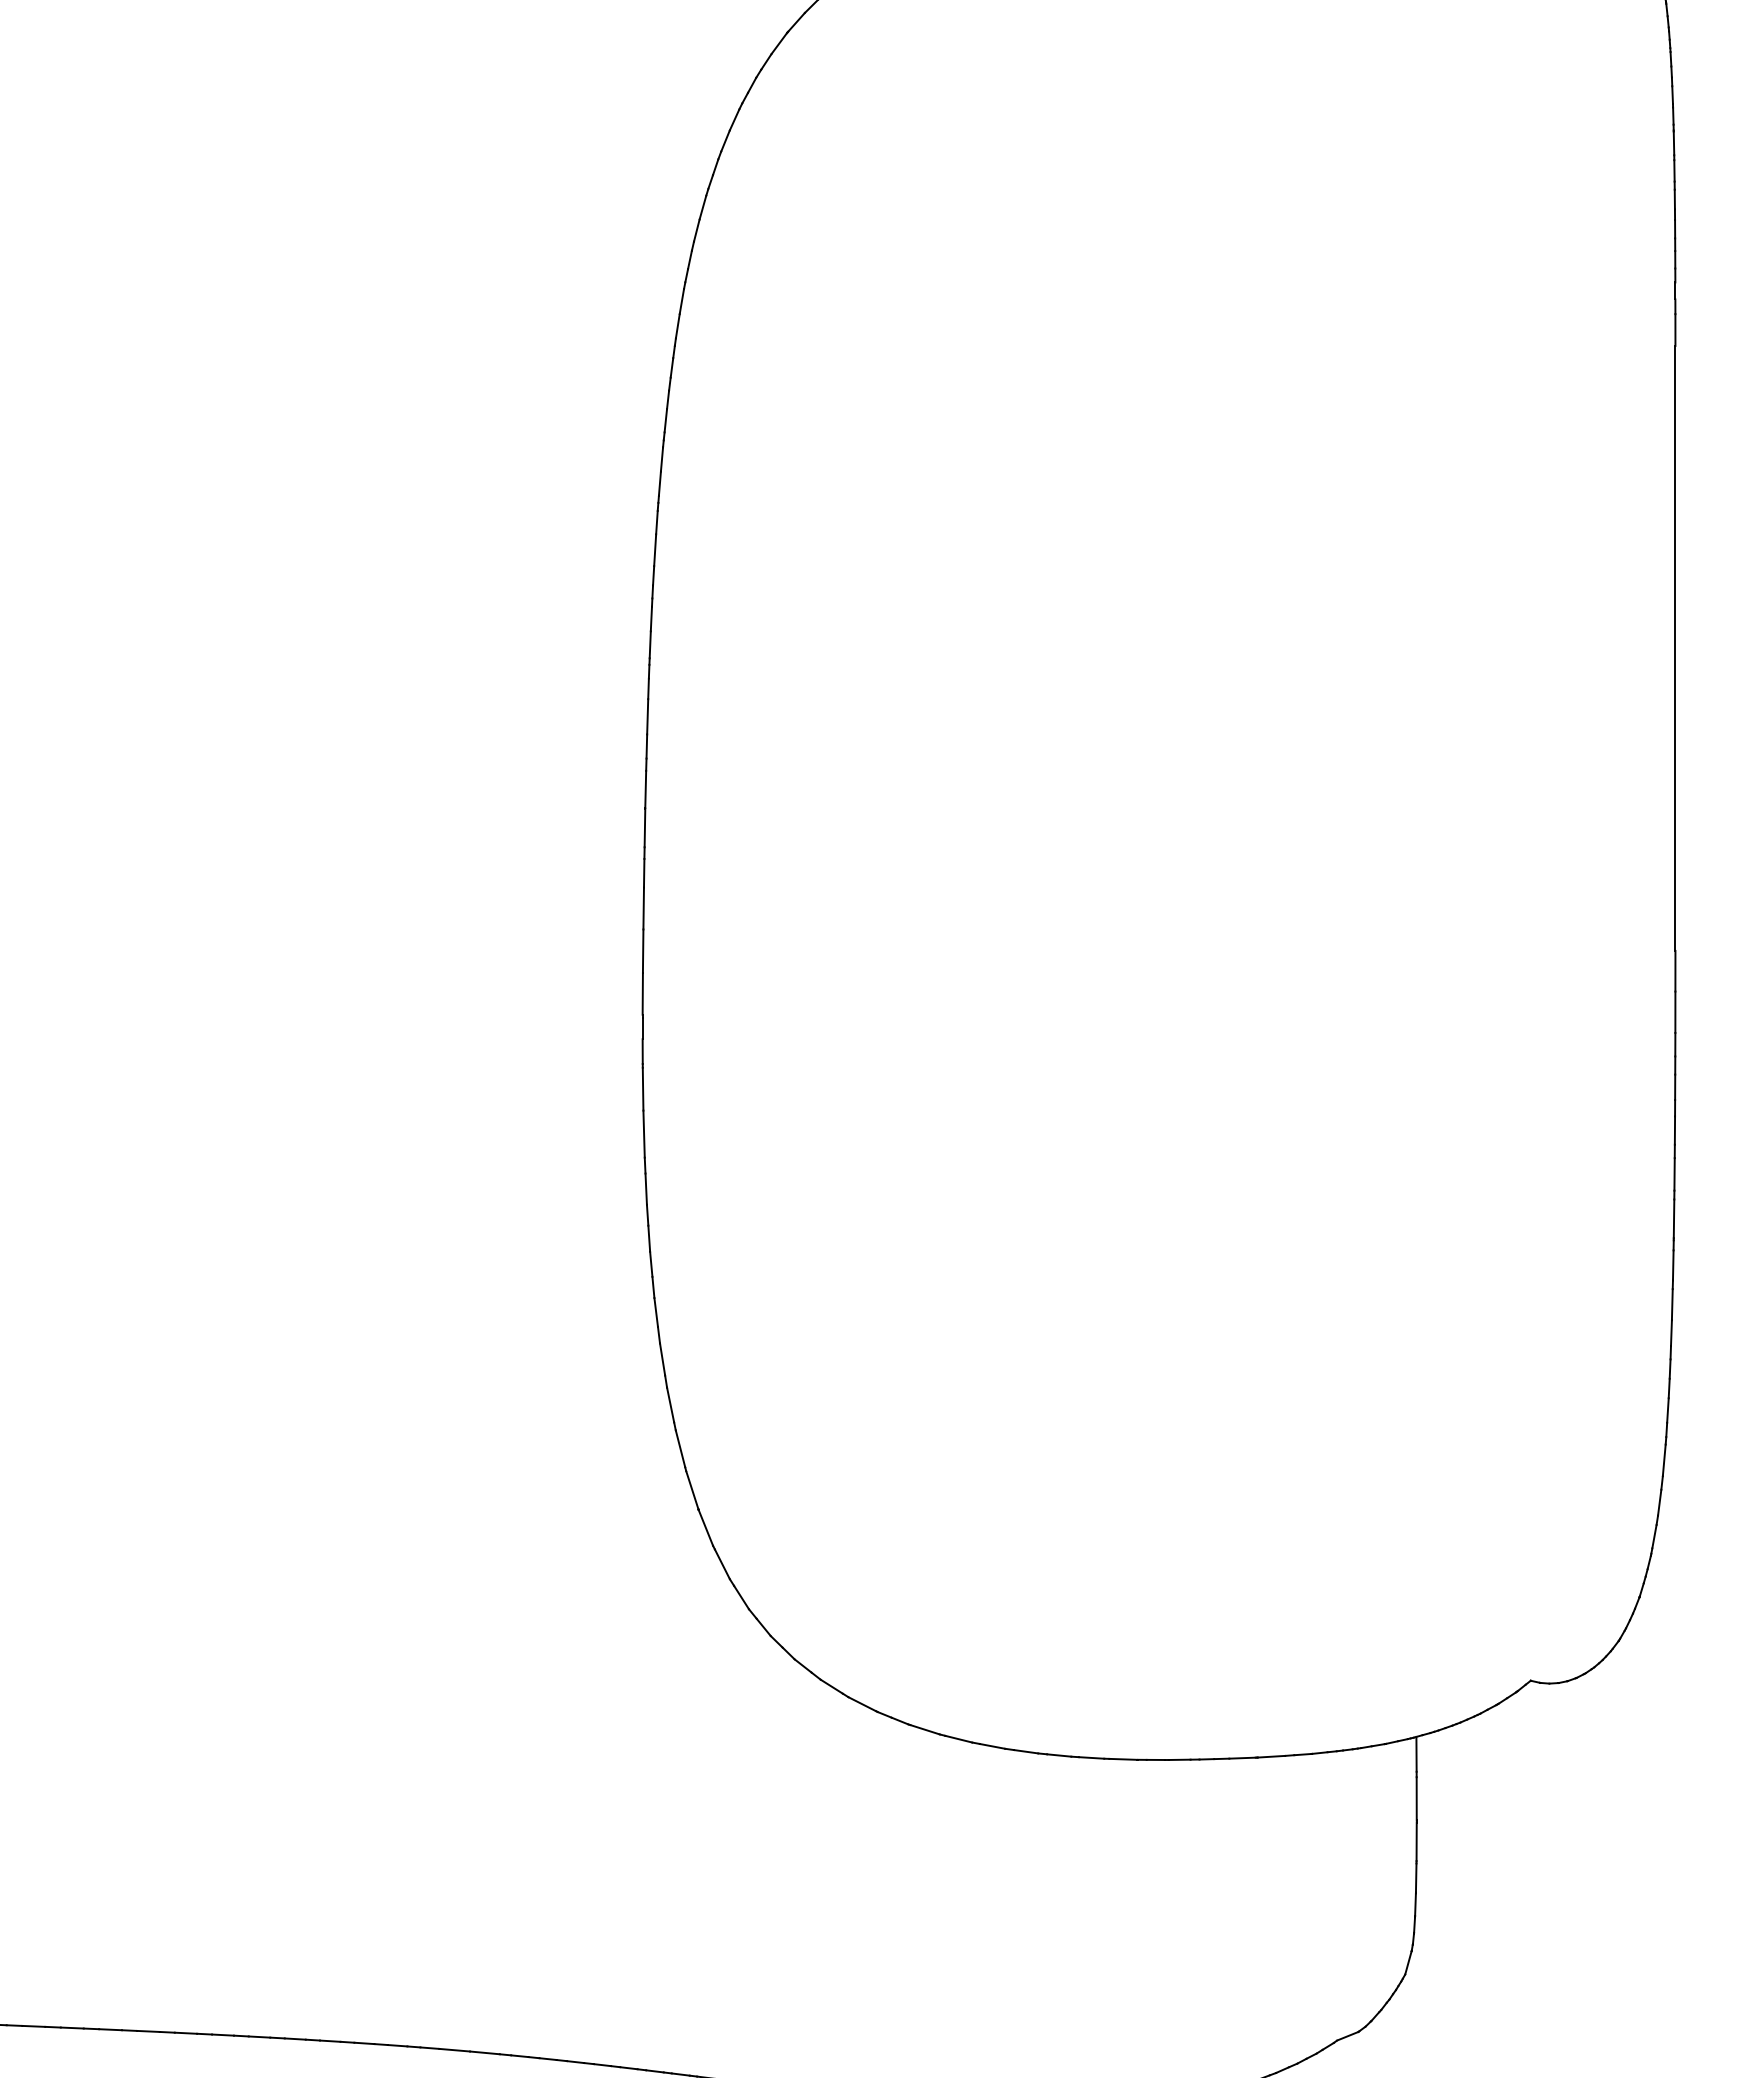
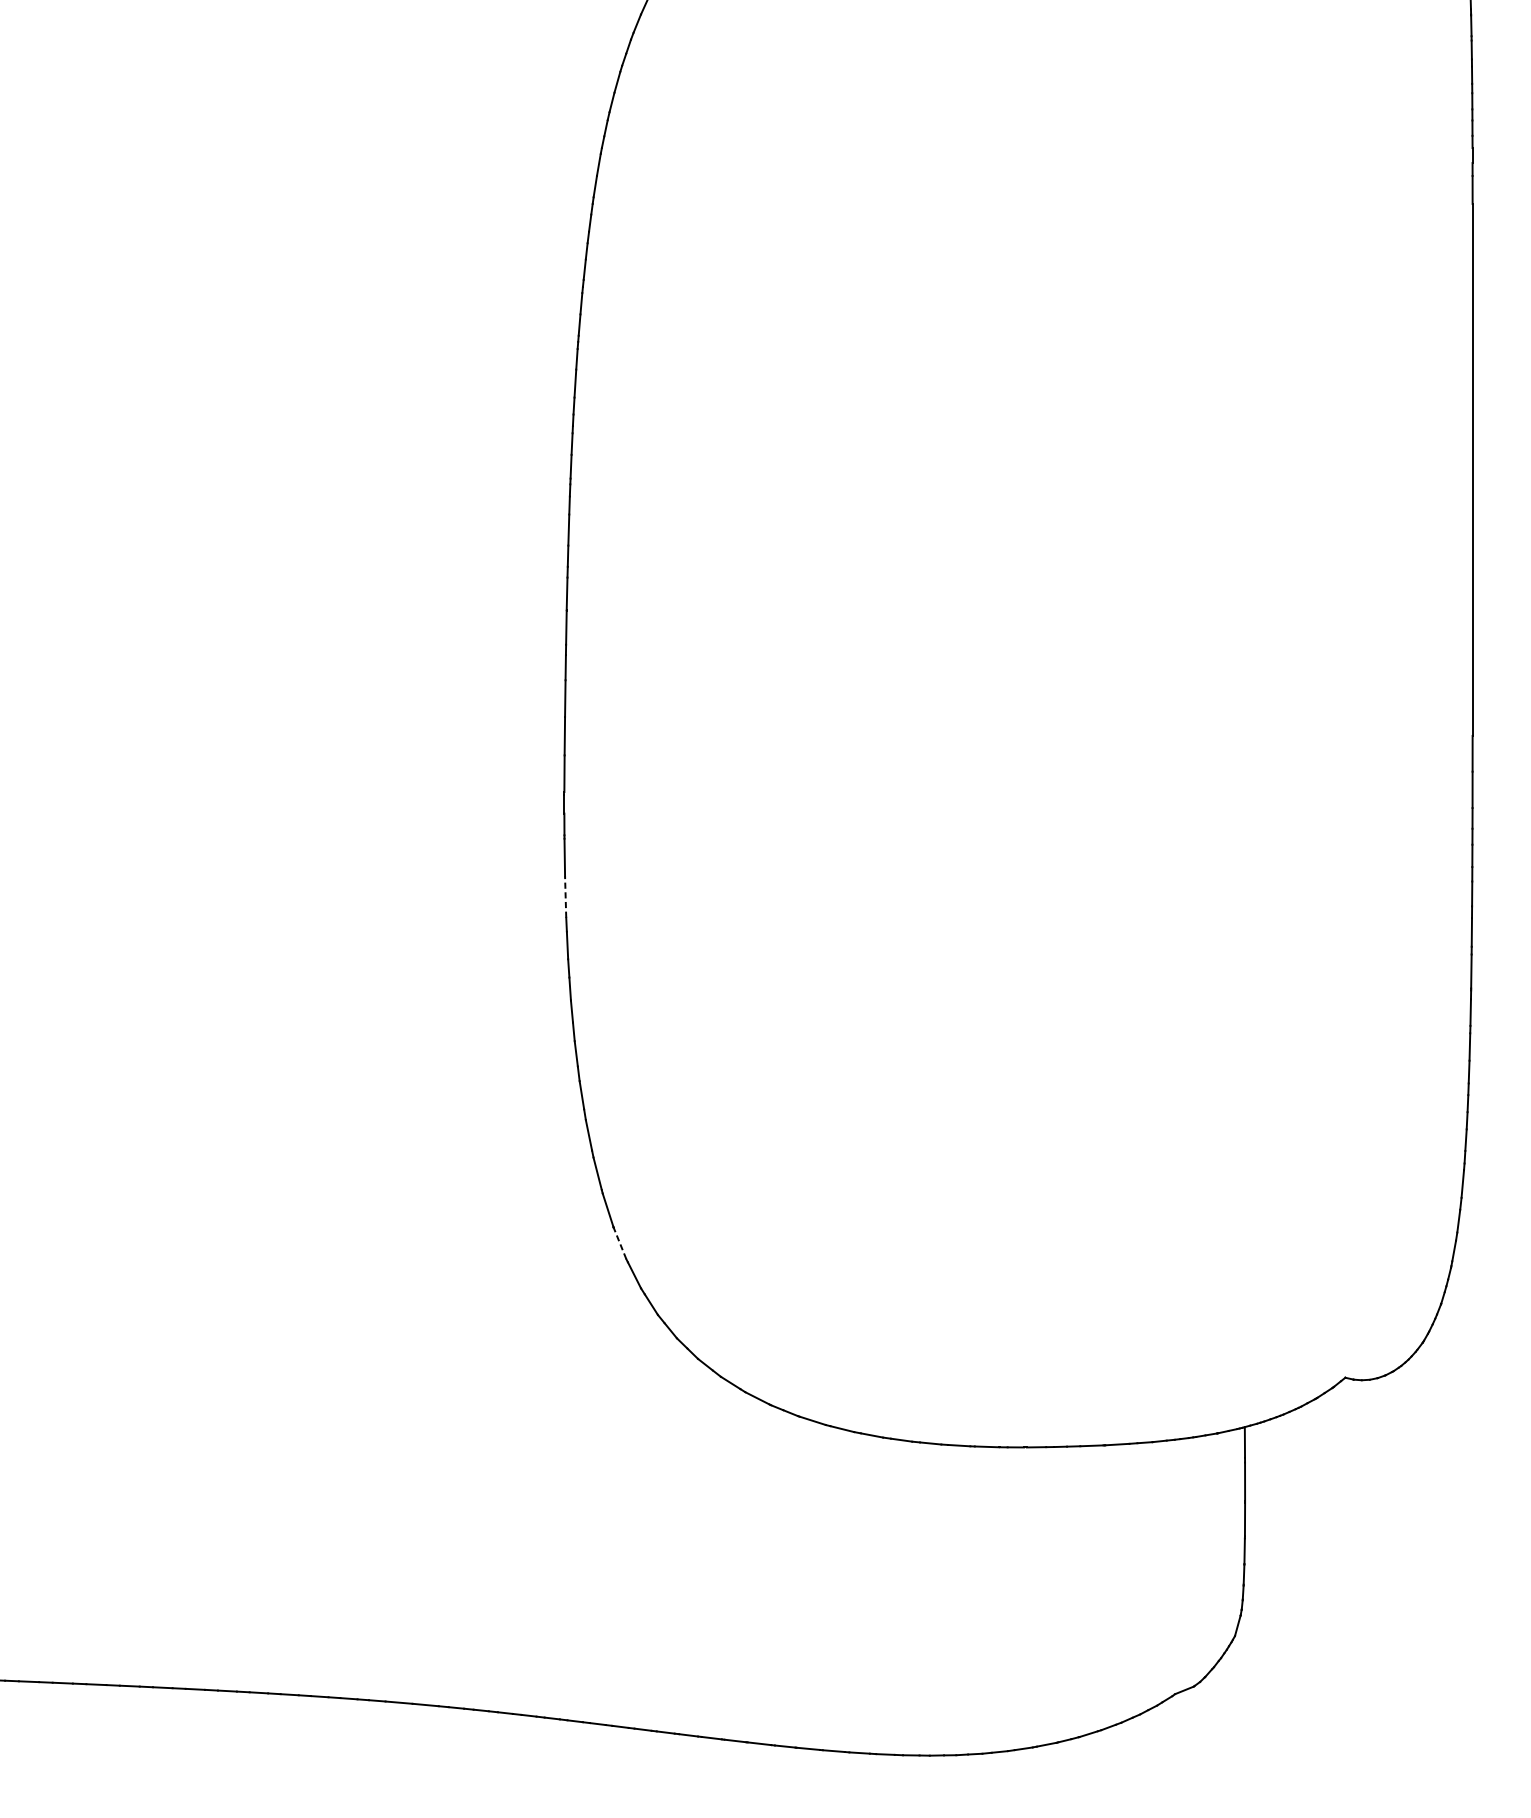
line: (644, 1134) -> (566, 897), solid -> dashed
line: (705, 1527) -> (619, 1242), solid -> dashed

